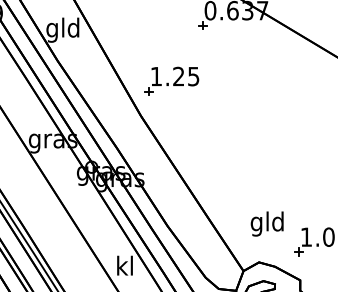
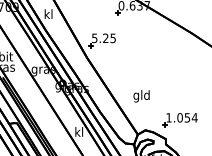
text: (62, 30) -> (48, 15), gld -> kl
text: (155, 76) -> (94, 38), 1.25 -> 5.25
text: (267, 224) -> (141, 96), moved

